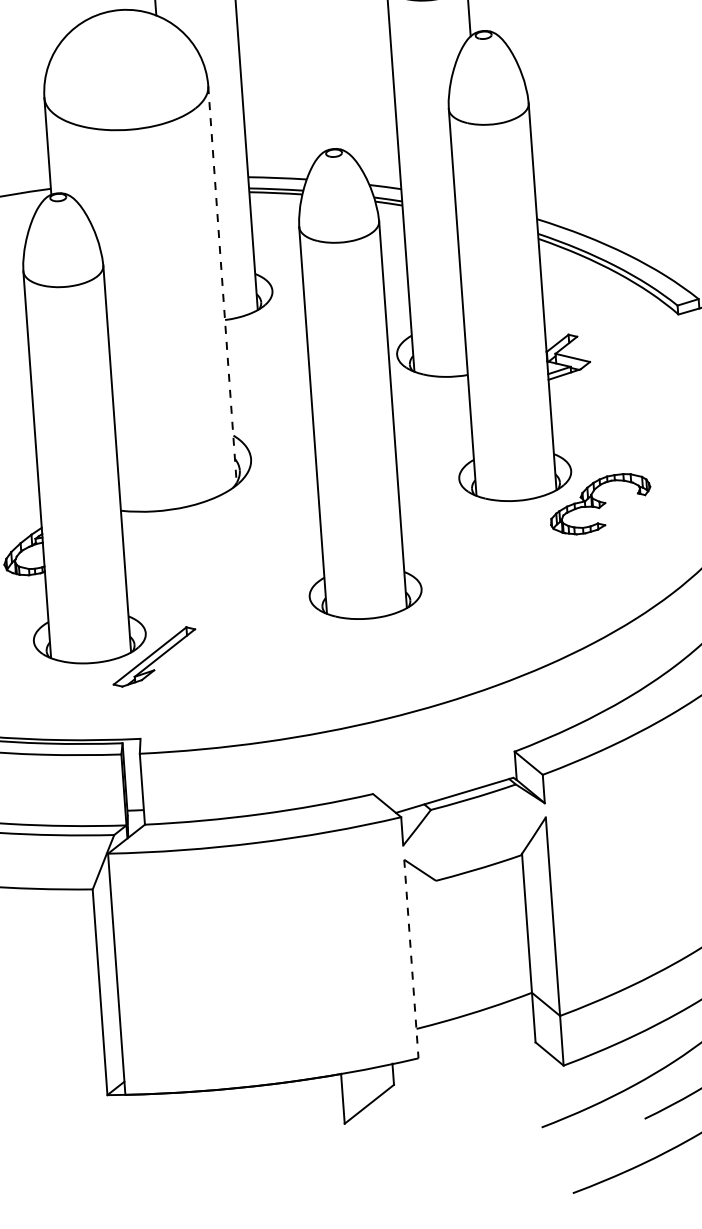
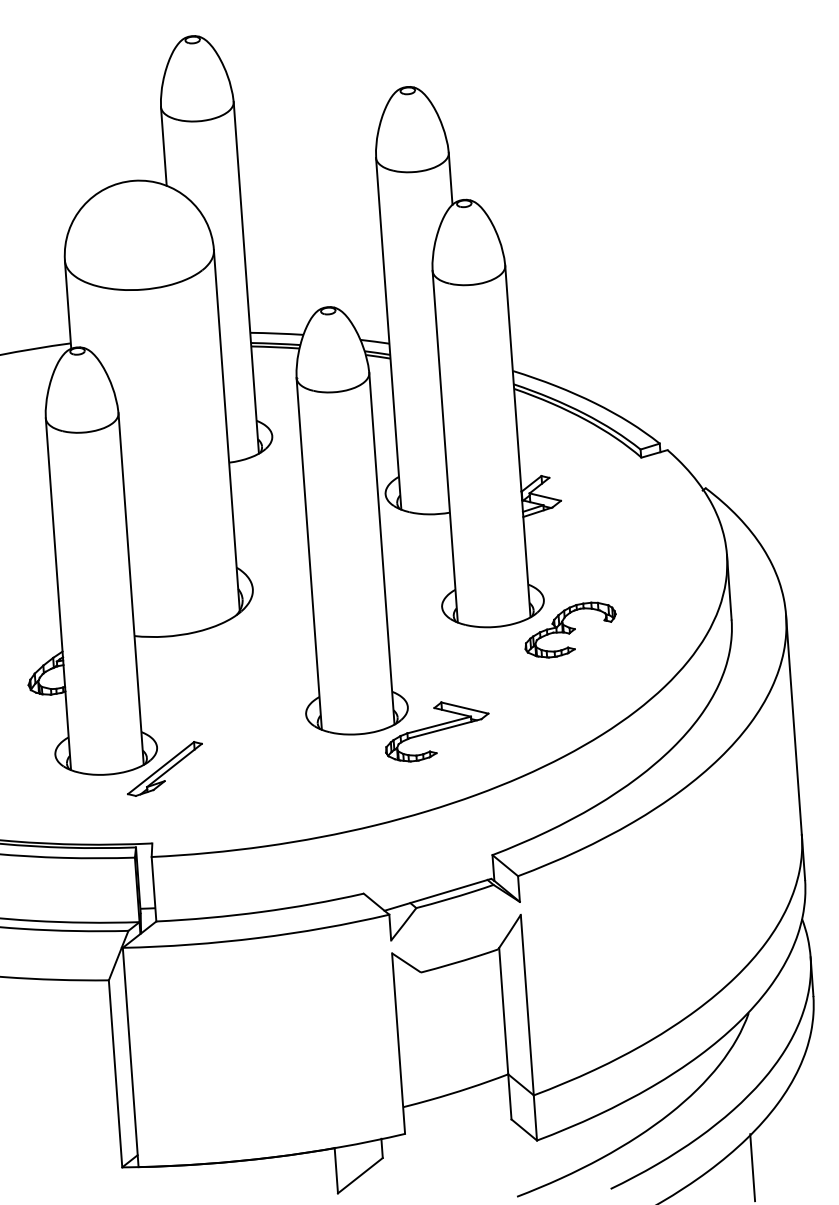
line: (222, 284) -> (226, 430), dashed -> solid
part: (454, 615) -> (437, 731), added
line: (411, 959) -> (398, 1044), dashed -> solid

